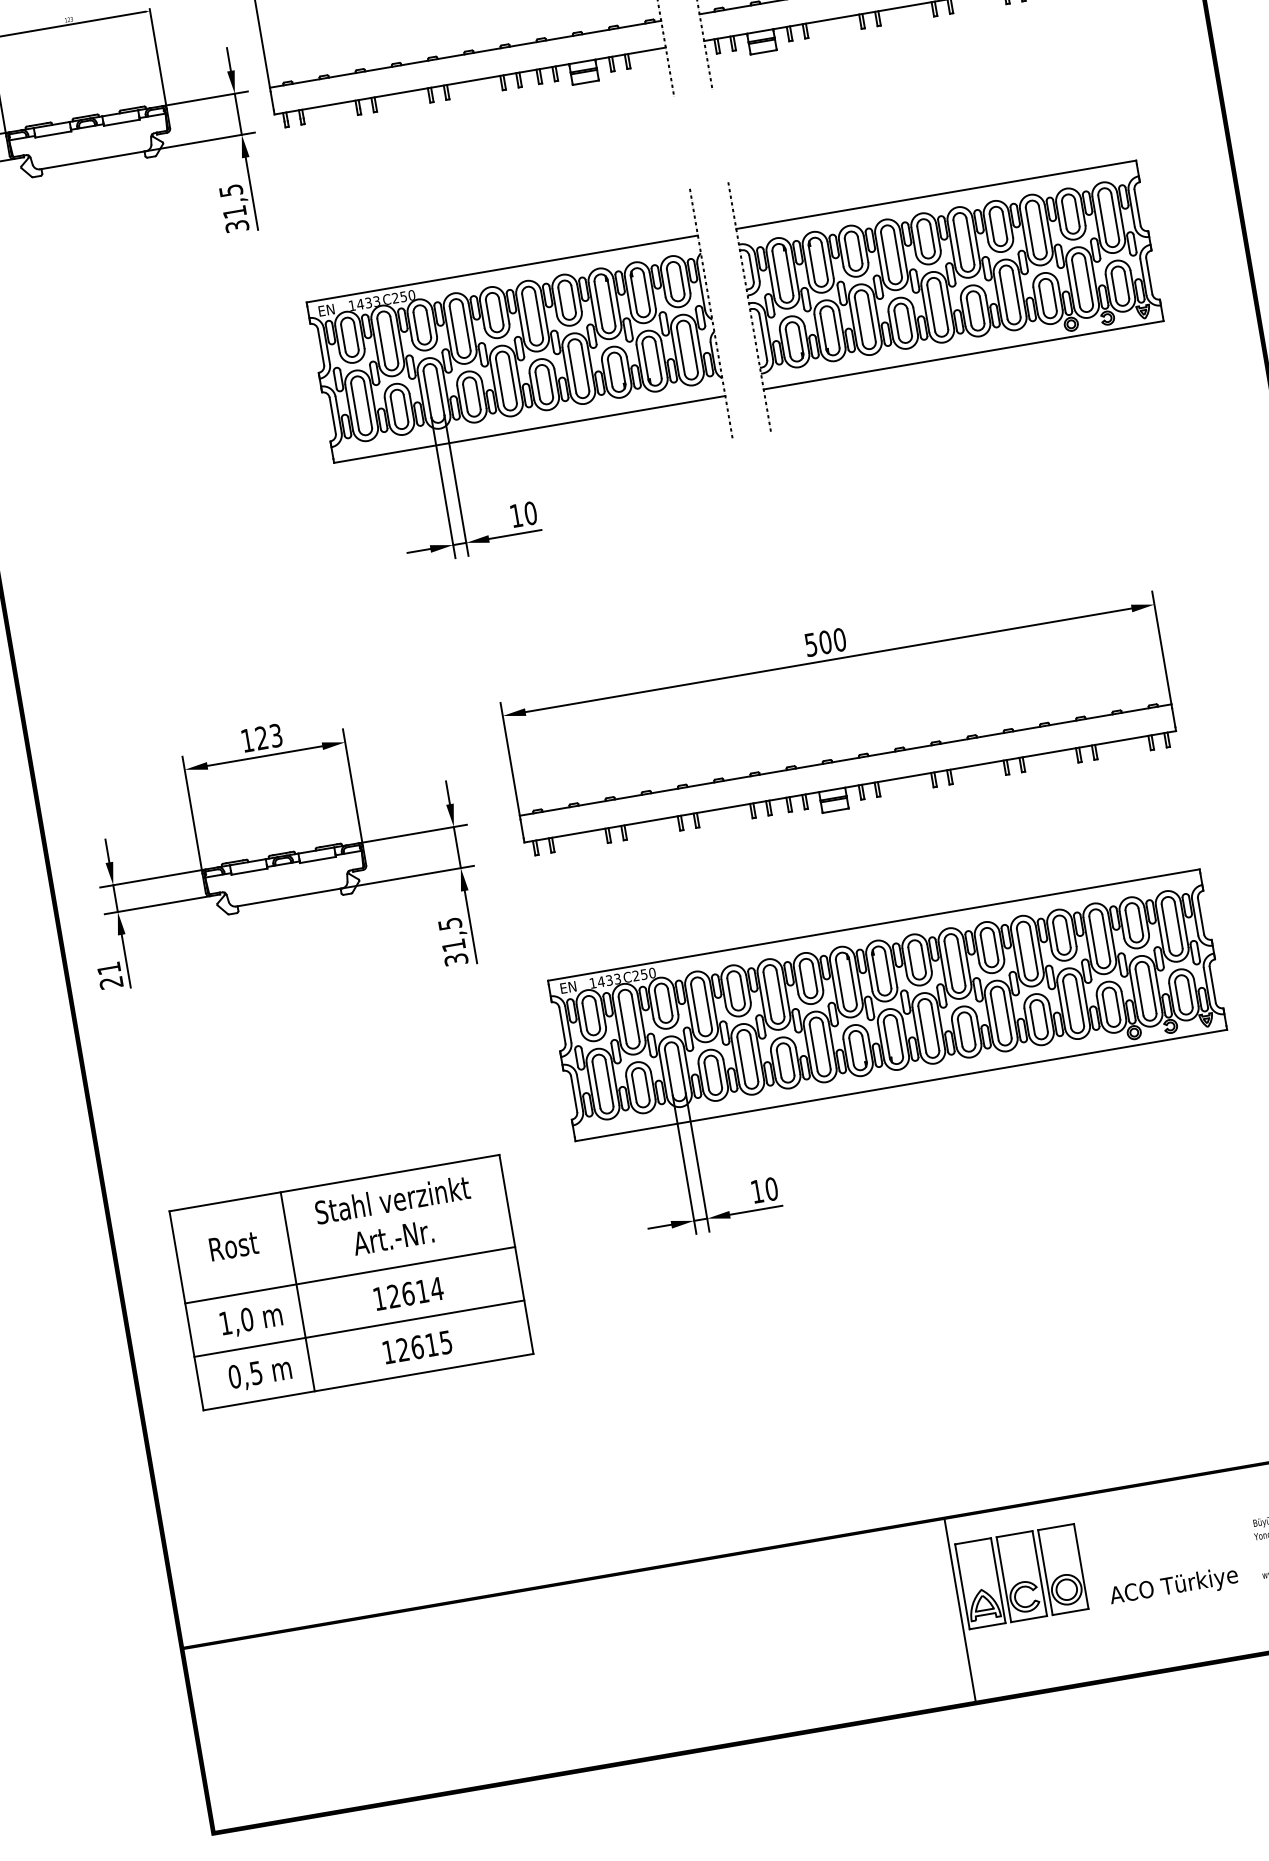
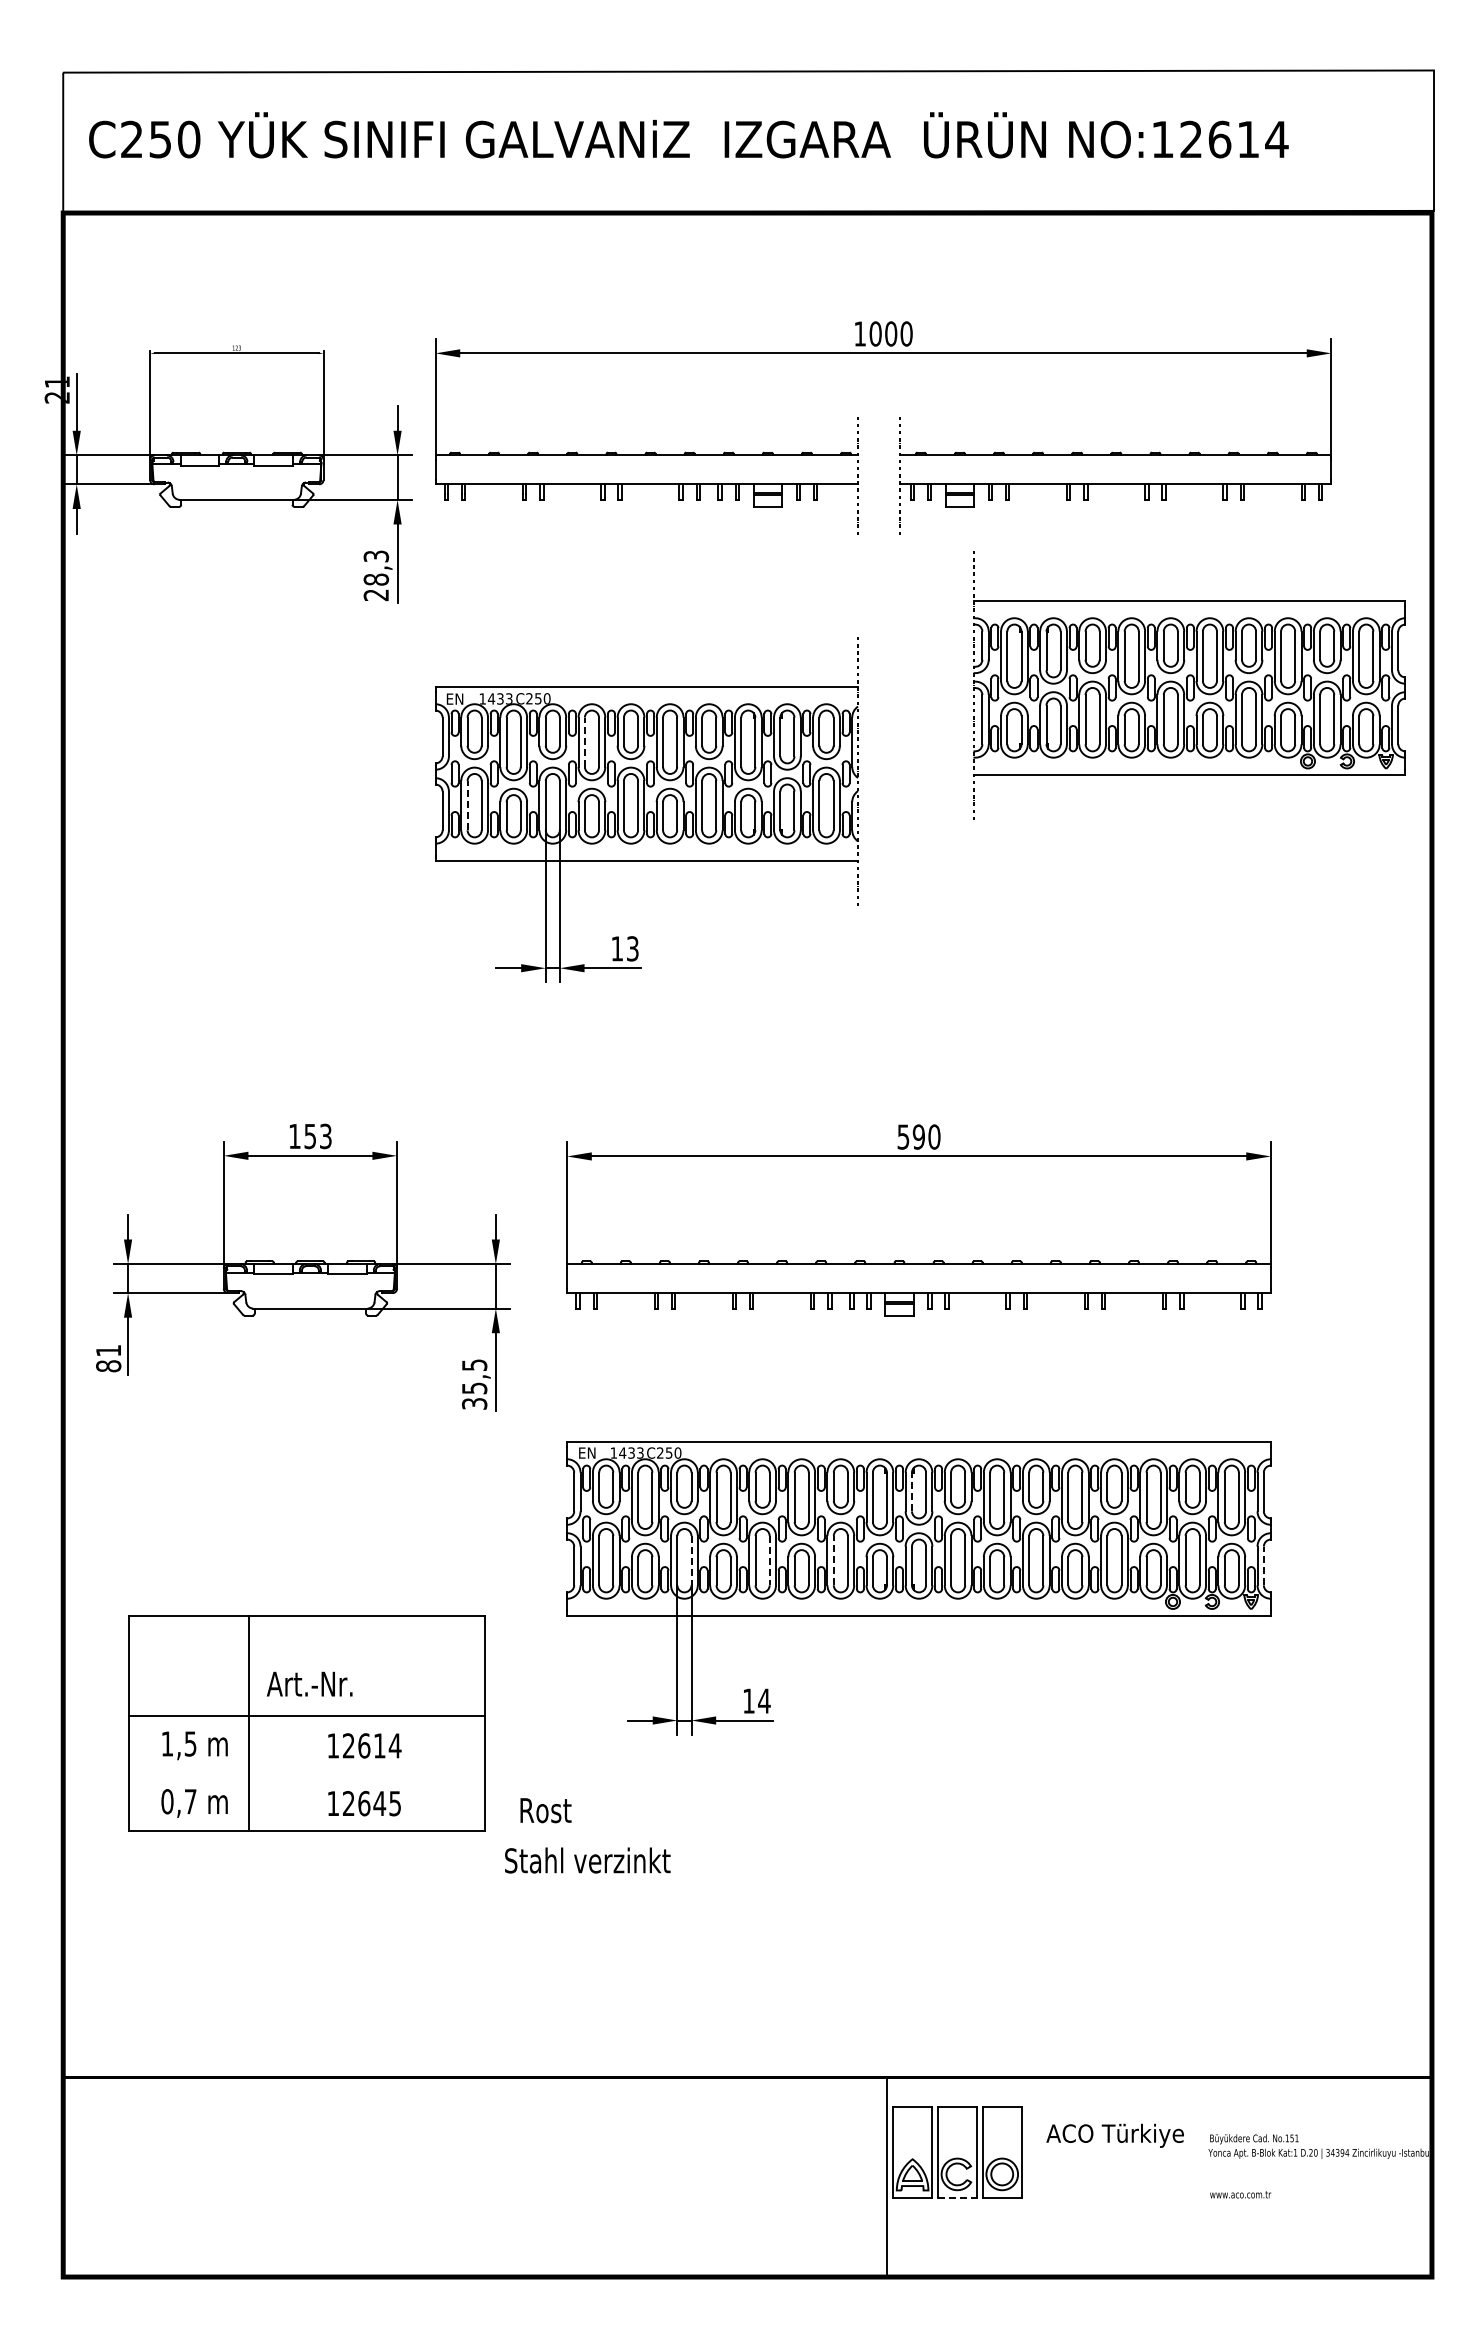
text: (234, 208) -> (376, 575), 31,5 -> 28,3
part: (949, 272) -> (1189, 685), moved
line: (453, 329) -> (584, 742), solid -> dashed
line: (354, 406) -> (467, 805), solid -> dashed
text: (530, 513) -> (632, 948), 10 -> 13
text: (824, 641) -> (918, 1136), 500 -> 590
text: (261, 738) -> (309, 1136), 123 -> 153
text: (453, 945) -> (474, 1388), 31,5 -> 35,5
line: (874, 971) -> (911, 1491), solid -> dashed
text: (111, 983) -> (108, 1366), 21 -> 81
line: (1212, 984) -> (1263, 1565), solid -> dashed
line: (813, 1047) -> (833, 1560), solid -> dashed
line: (754, 1058) -> (769, 1560), solid -> dashed
line: (681, 1070) -> (691, 1560), solid -> dashed
text: (771, 1188) -> (764, 1700), 10 -> 14
text: (392, 1199) -> (587, 1860), moved
text: (393, 1237) -> (309, 1683), moved
text: (233, 1246) -> (545, 1810), moved
text: (246, 1319) -> (190, 1743), 1,0 -> 1,5
line: (359, 1328) -> (306, 1773), removed
text: (431, 1344) -> (379, 1803), 12615 -> 12645
text: (256, 1372) -> (190, 1801), 0,5 -> 0,7
text: (1173, 1586) -> (1114, 2135), moved
line: (1029, 1619) -> (957, 2198), solid -> dashed

